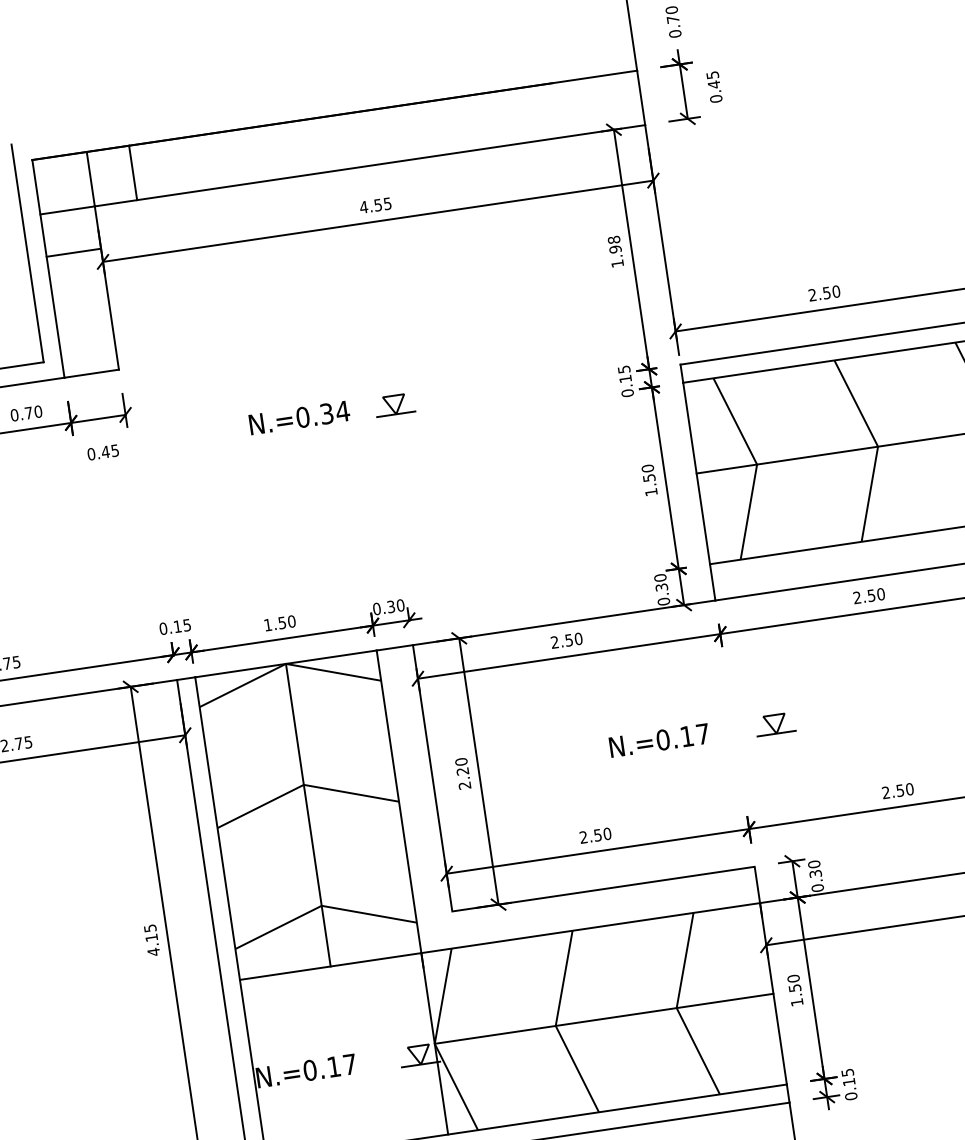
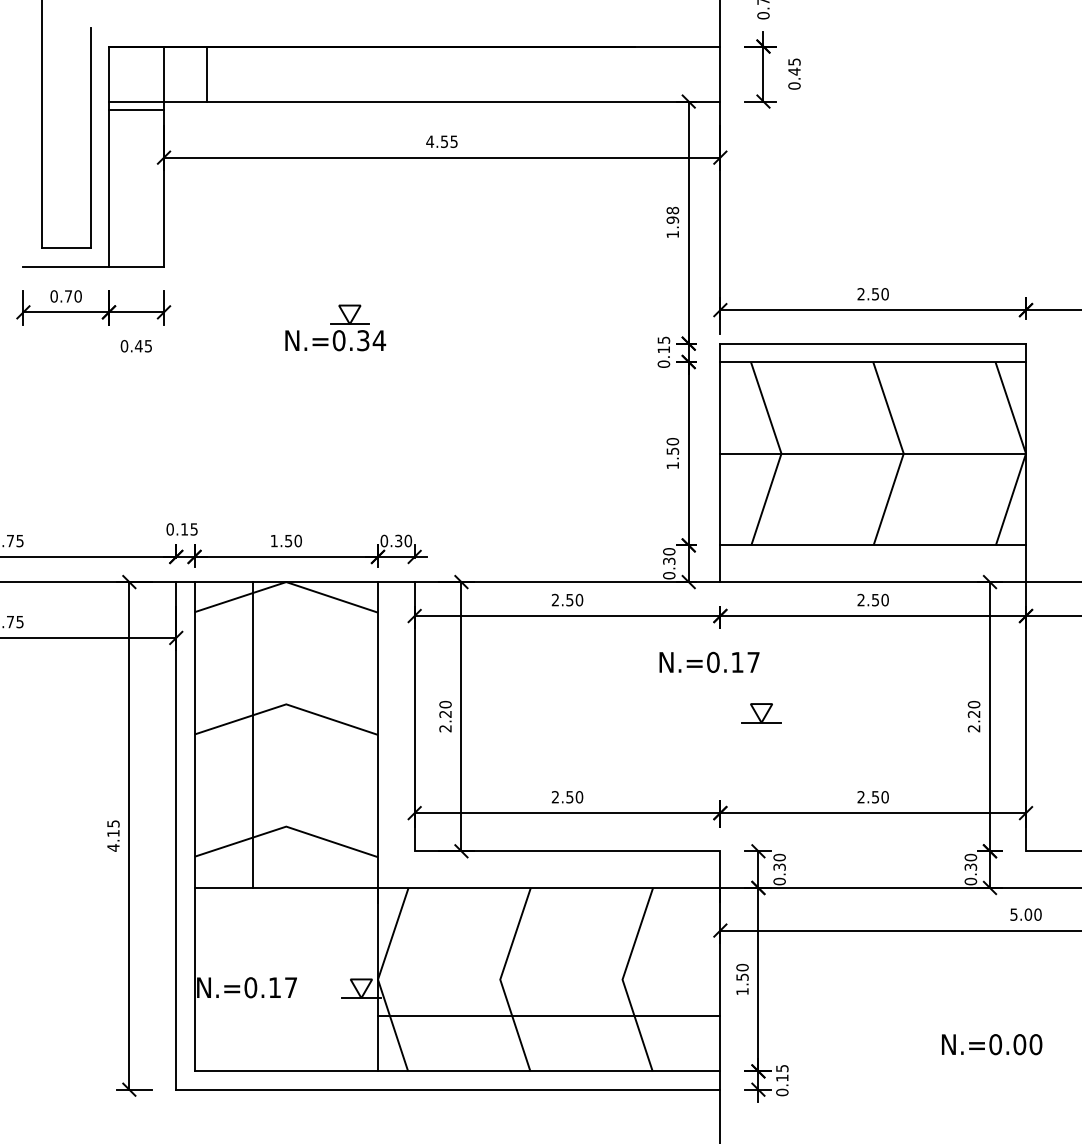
line: (73, 252) -> (136, 110), moved
part: (394, 404) -> (349, 314), moved
text: (659, 739) -> (709, 661), moved
line: (308, 814) -> (253, 734), moved
line: (604, 1018) -> (549, 1015), moved

